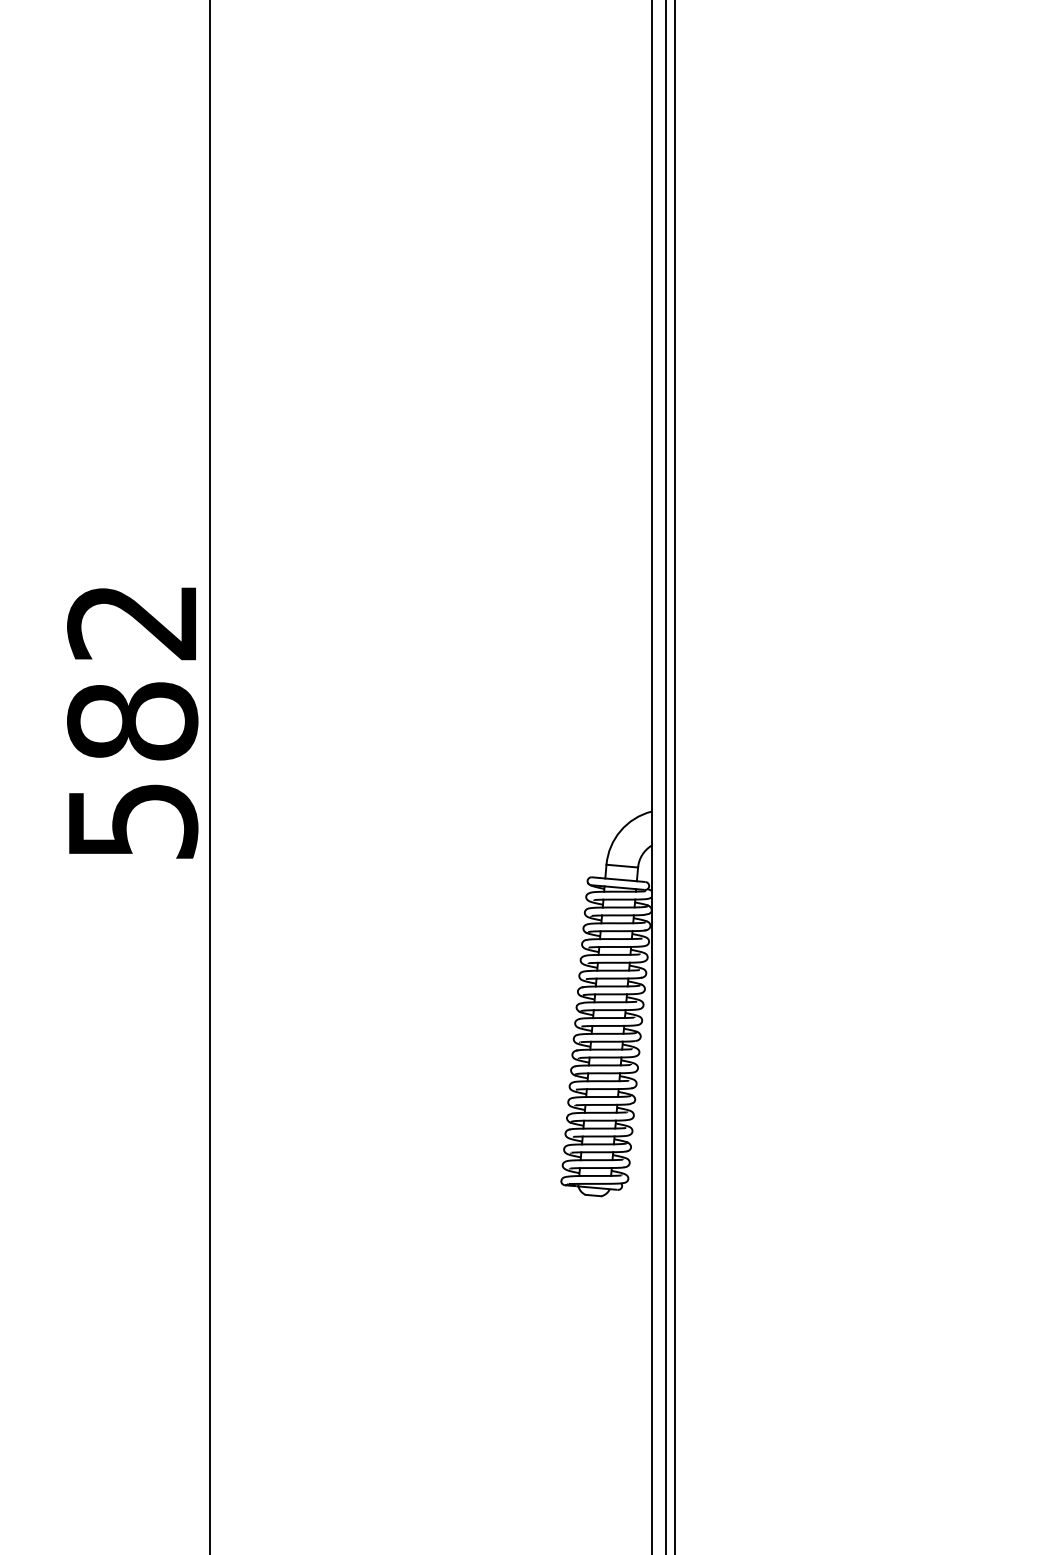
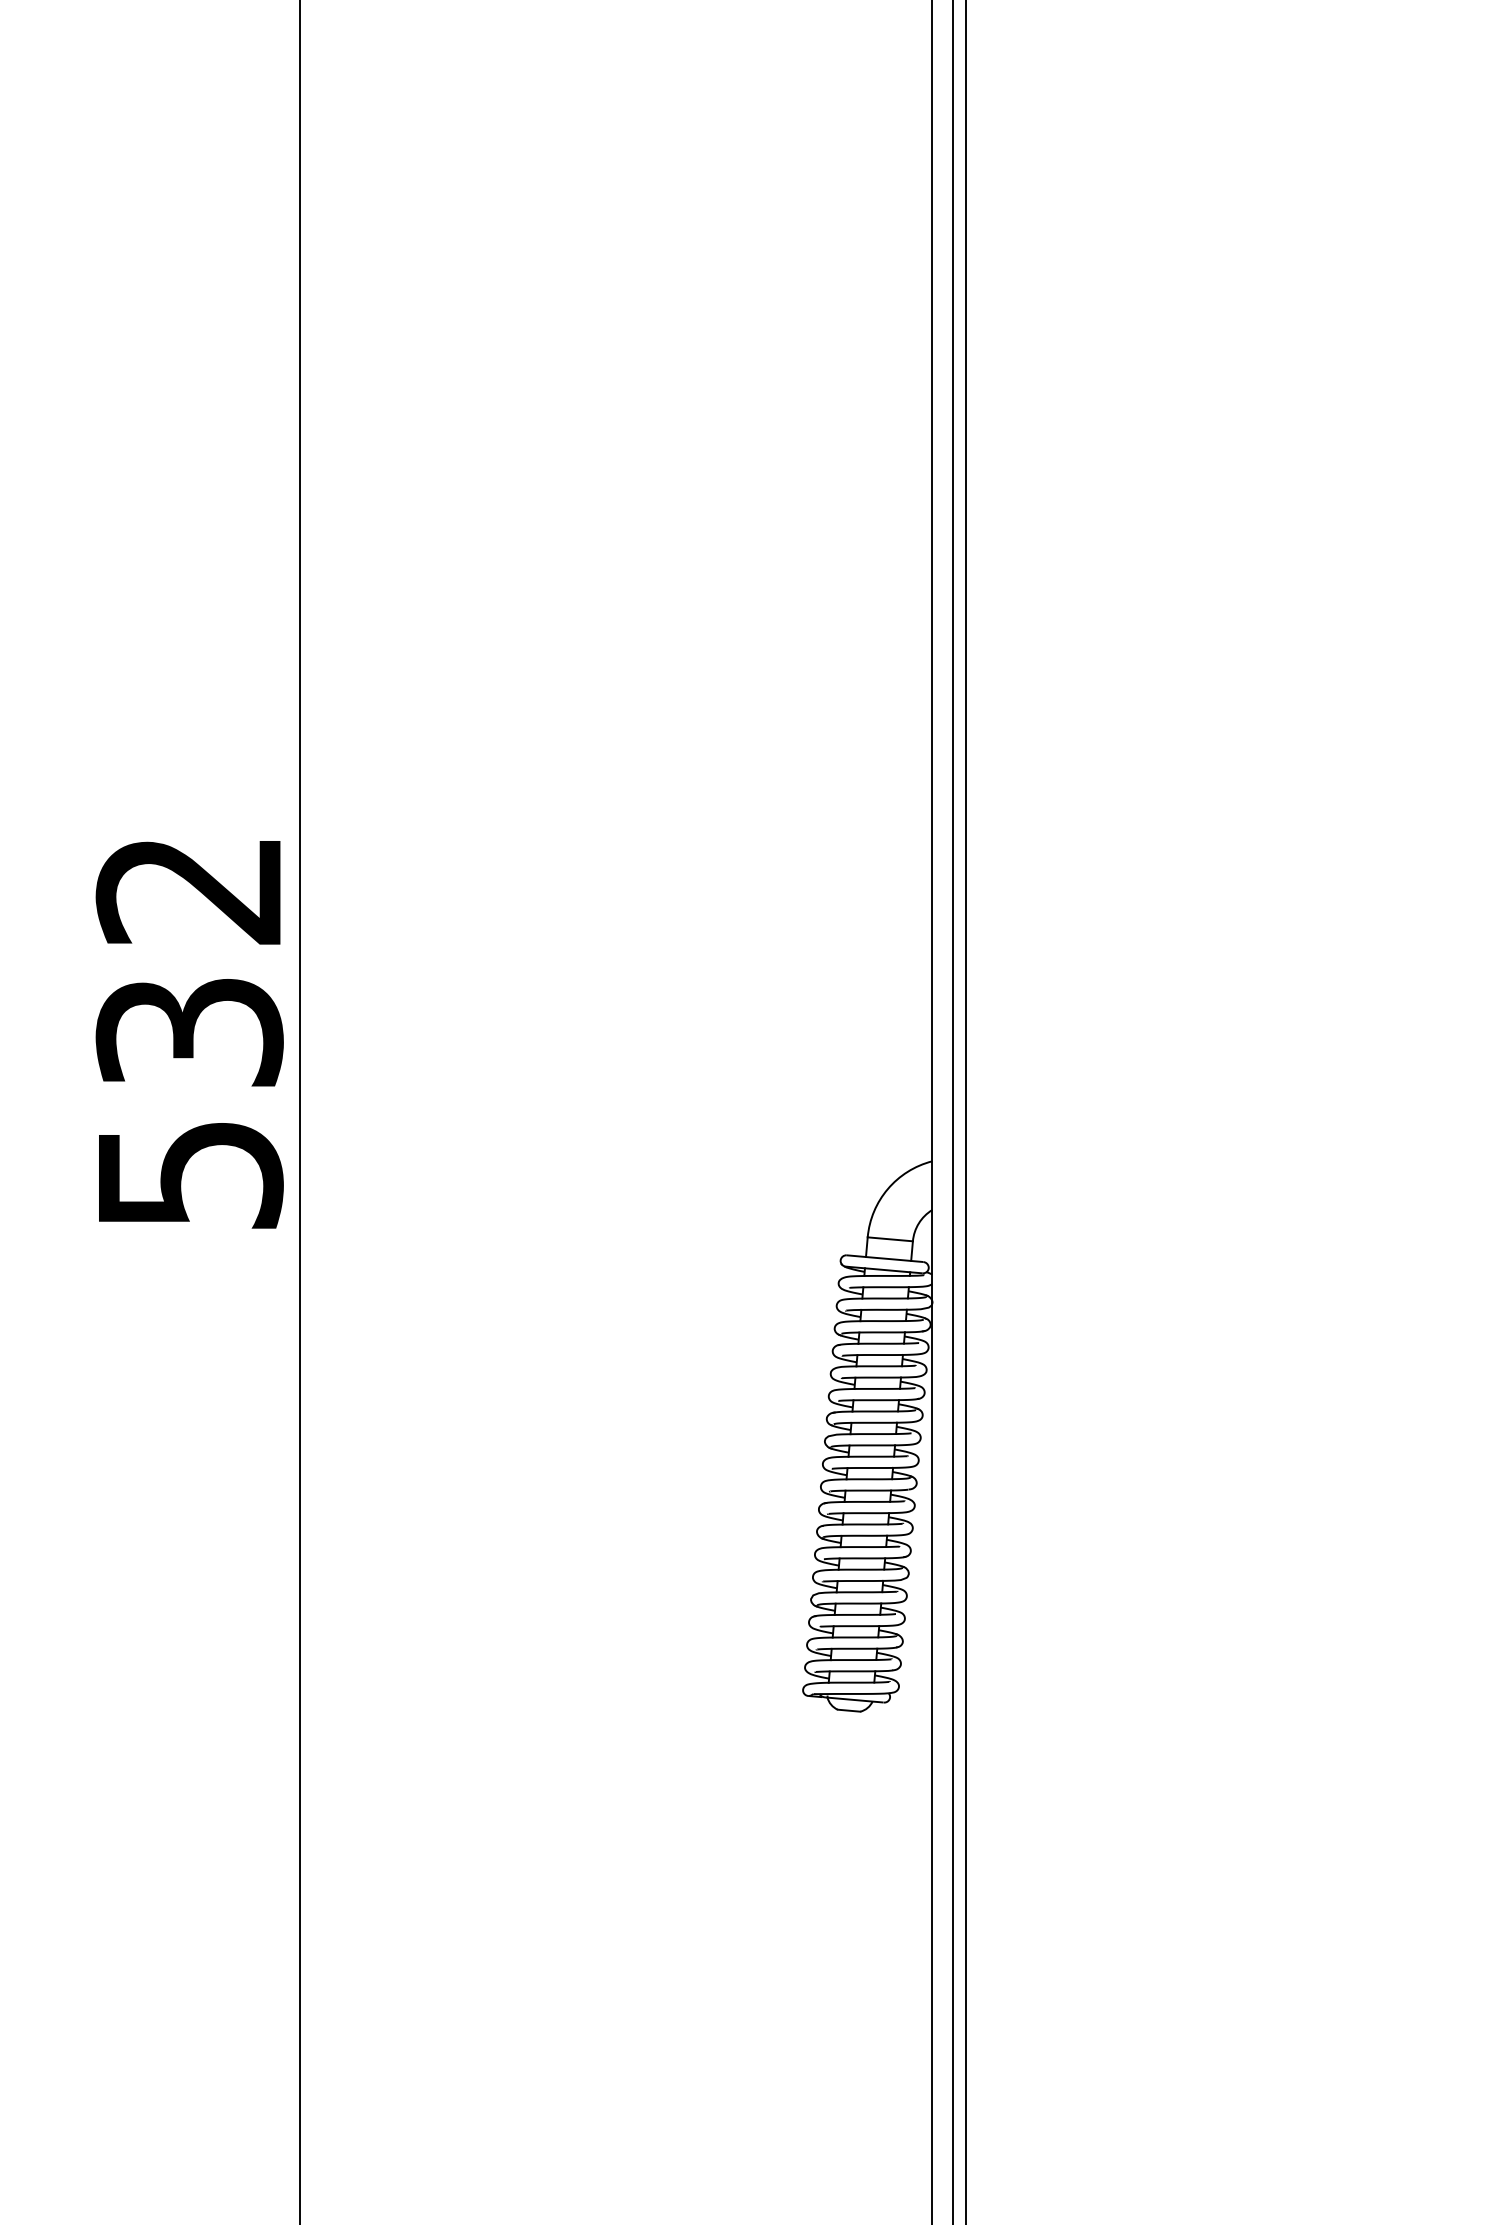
text: (132, 721) -> (189, 1032), 582 -> 532

